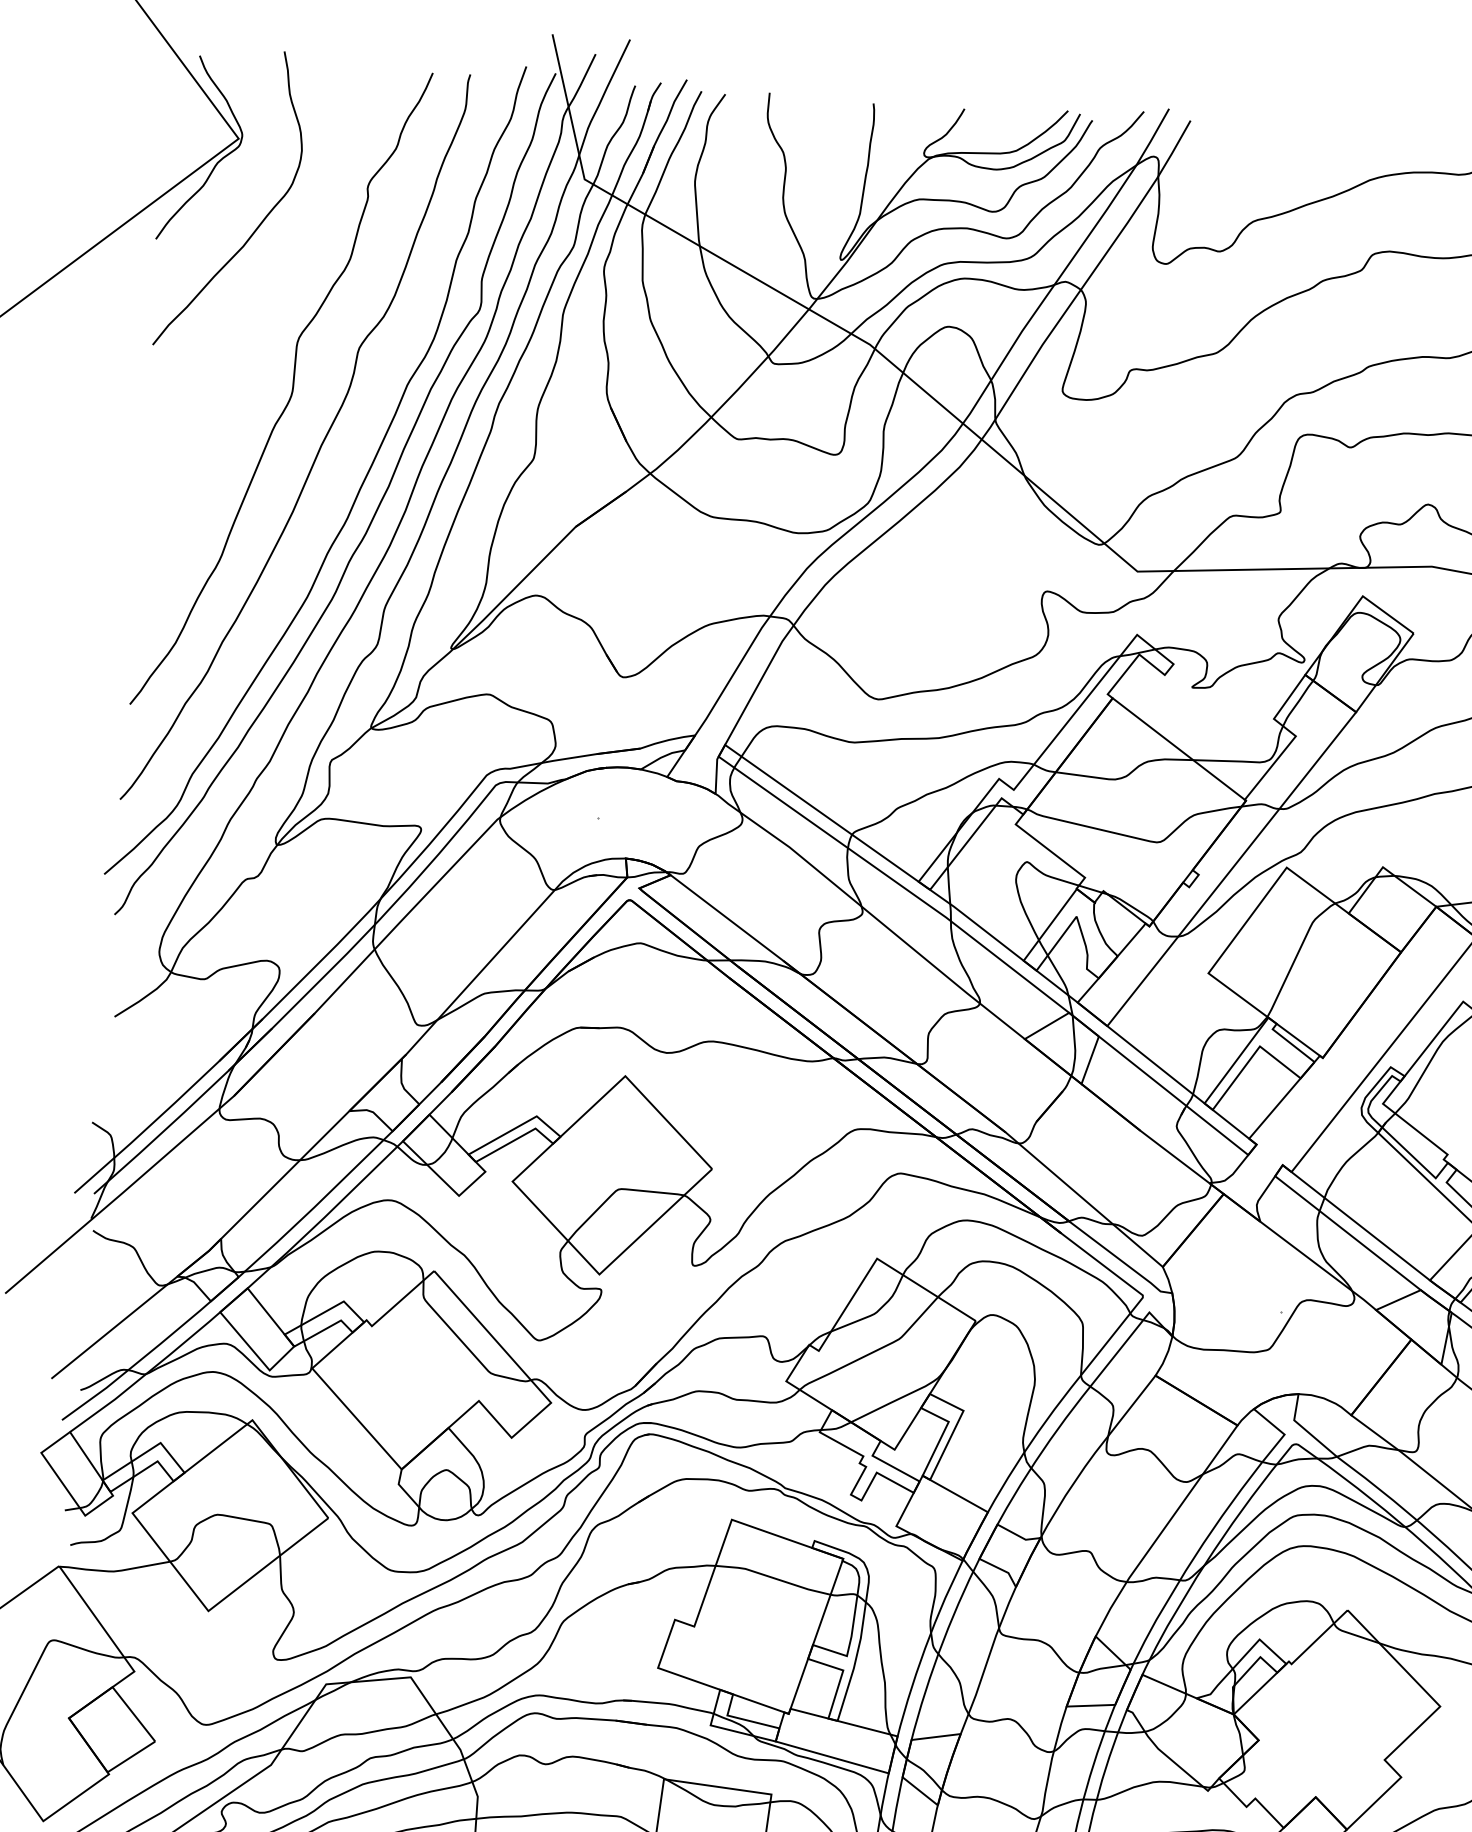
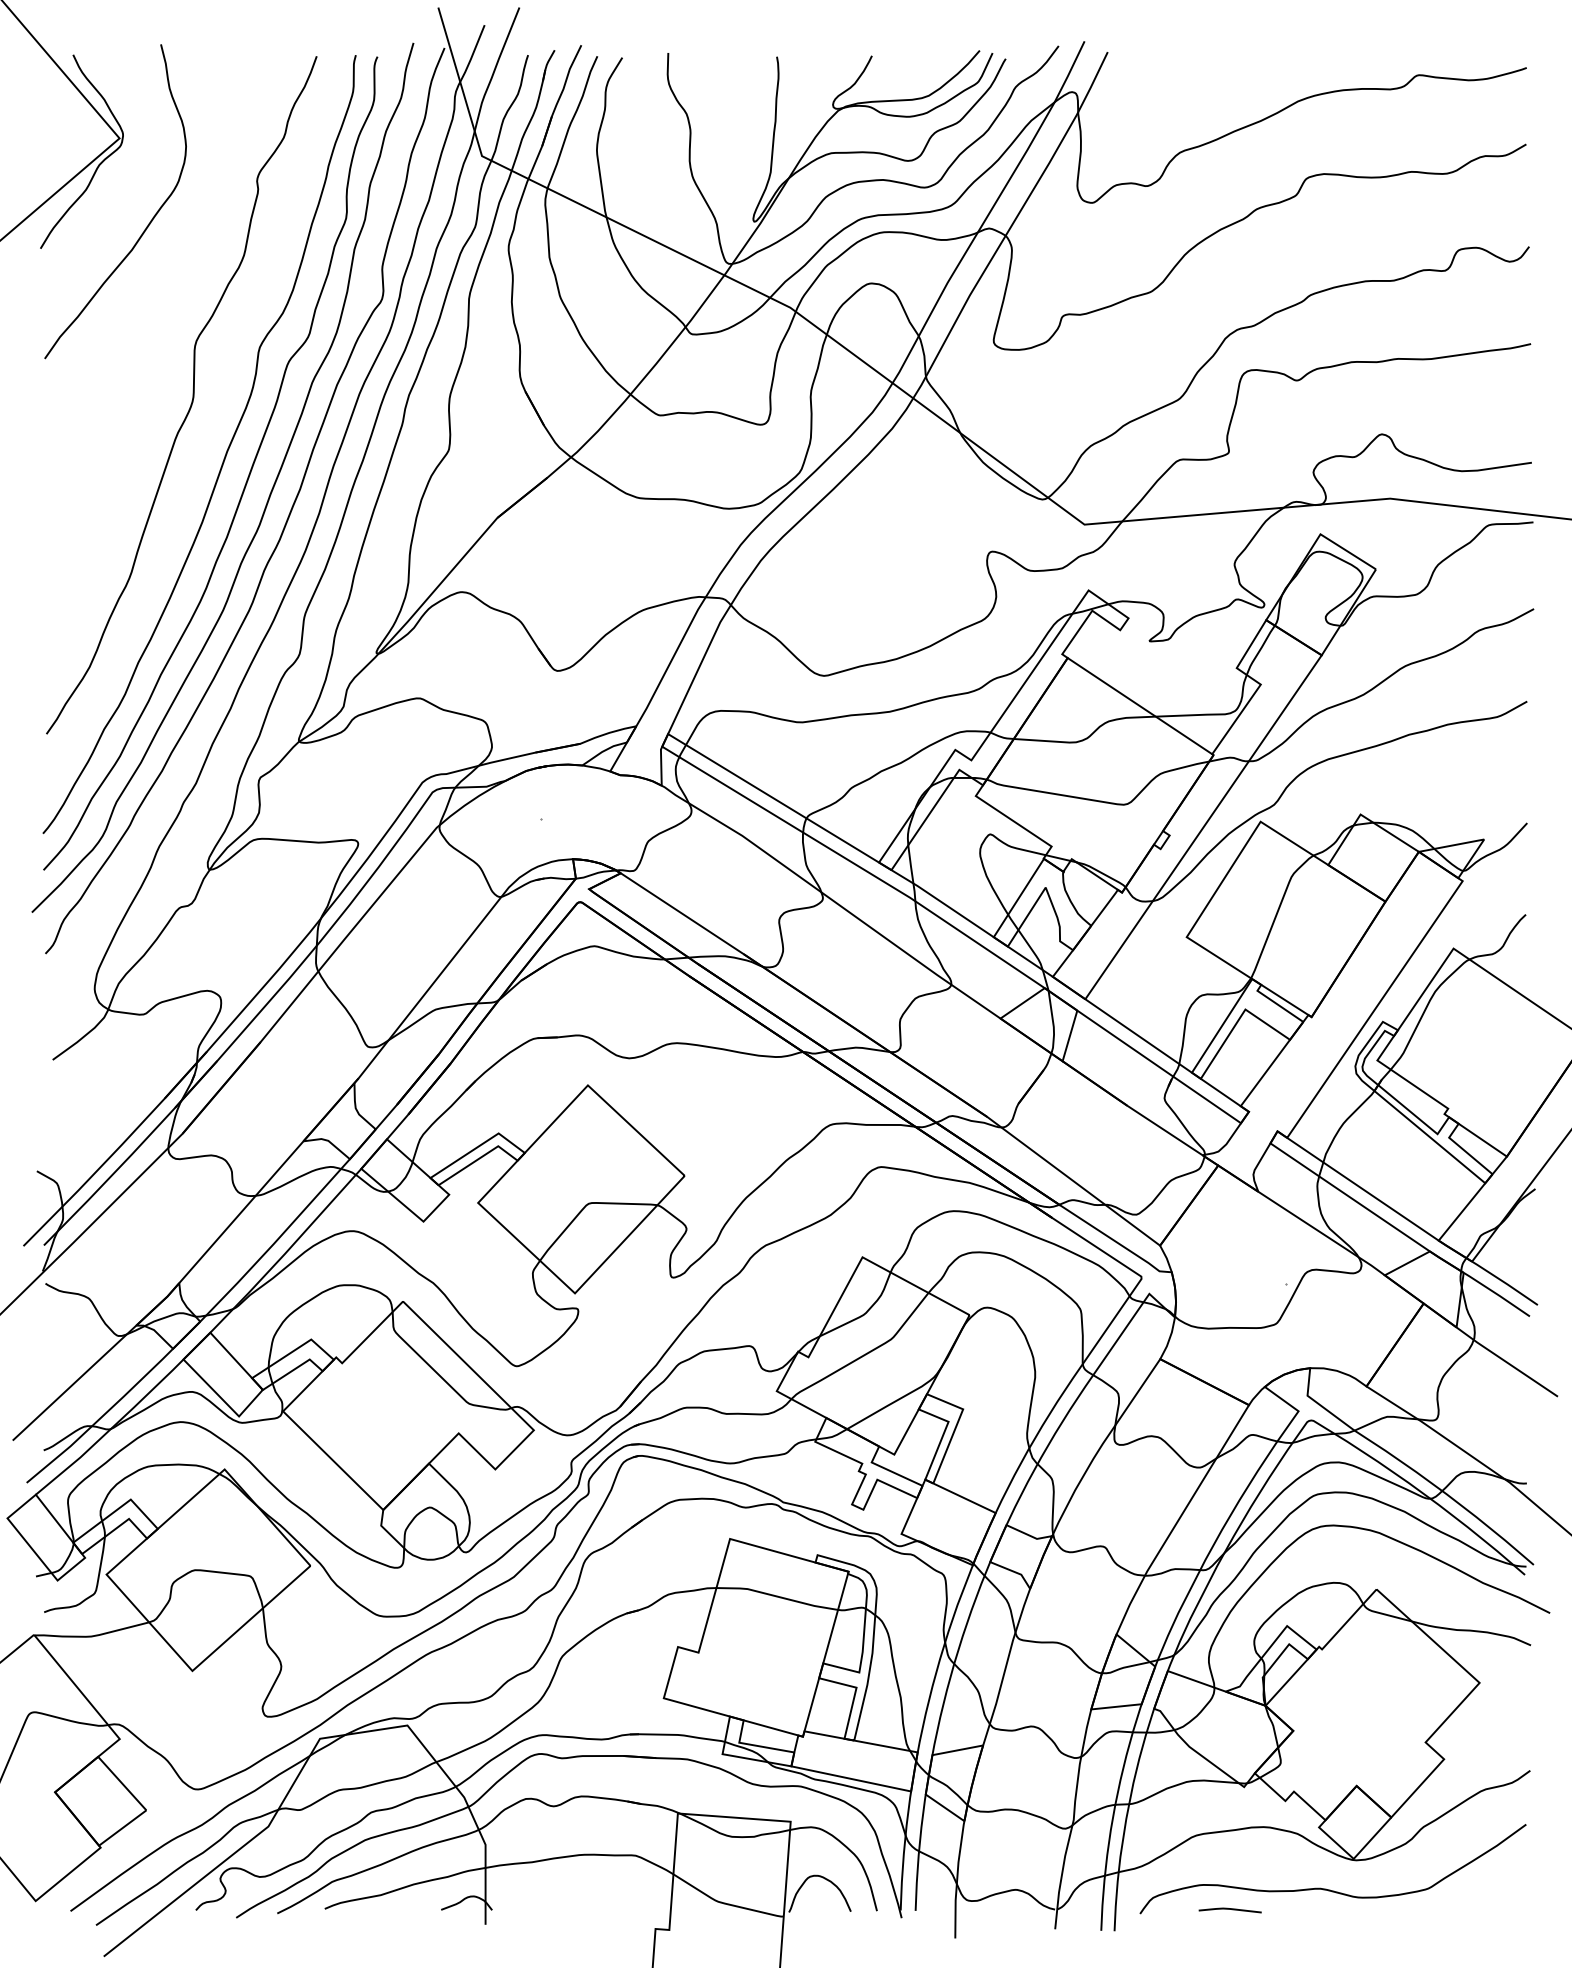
curve: (337, 473) -> (246, 479), added

